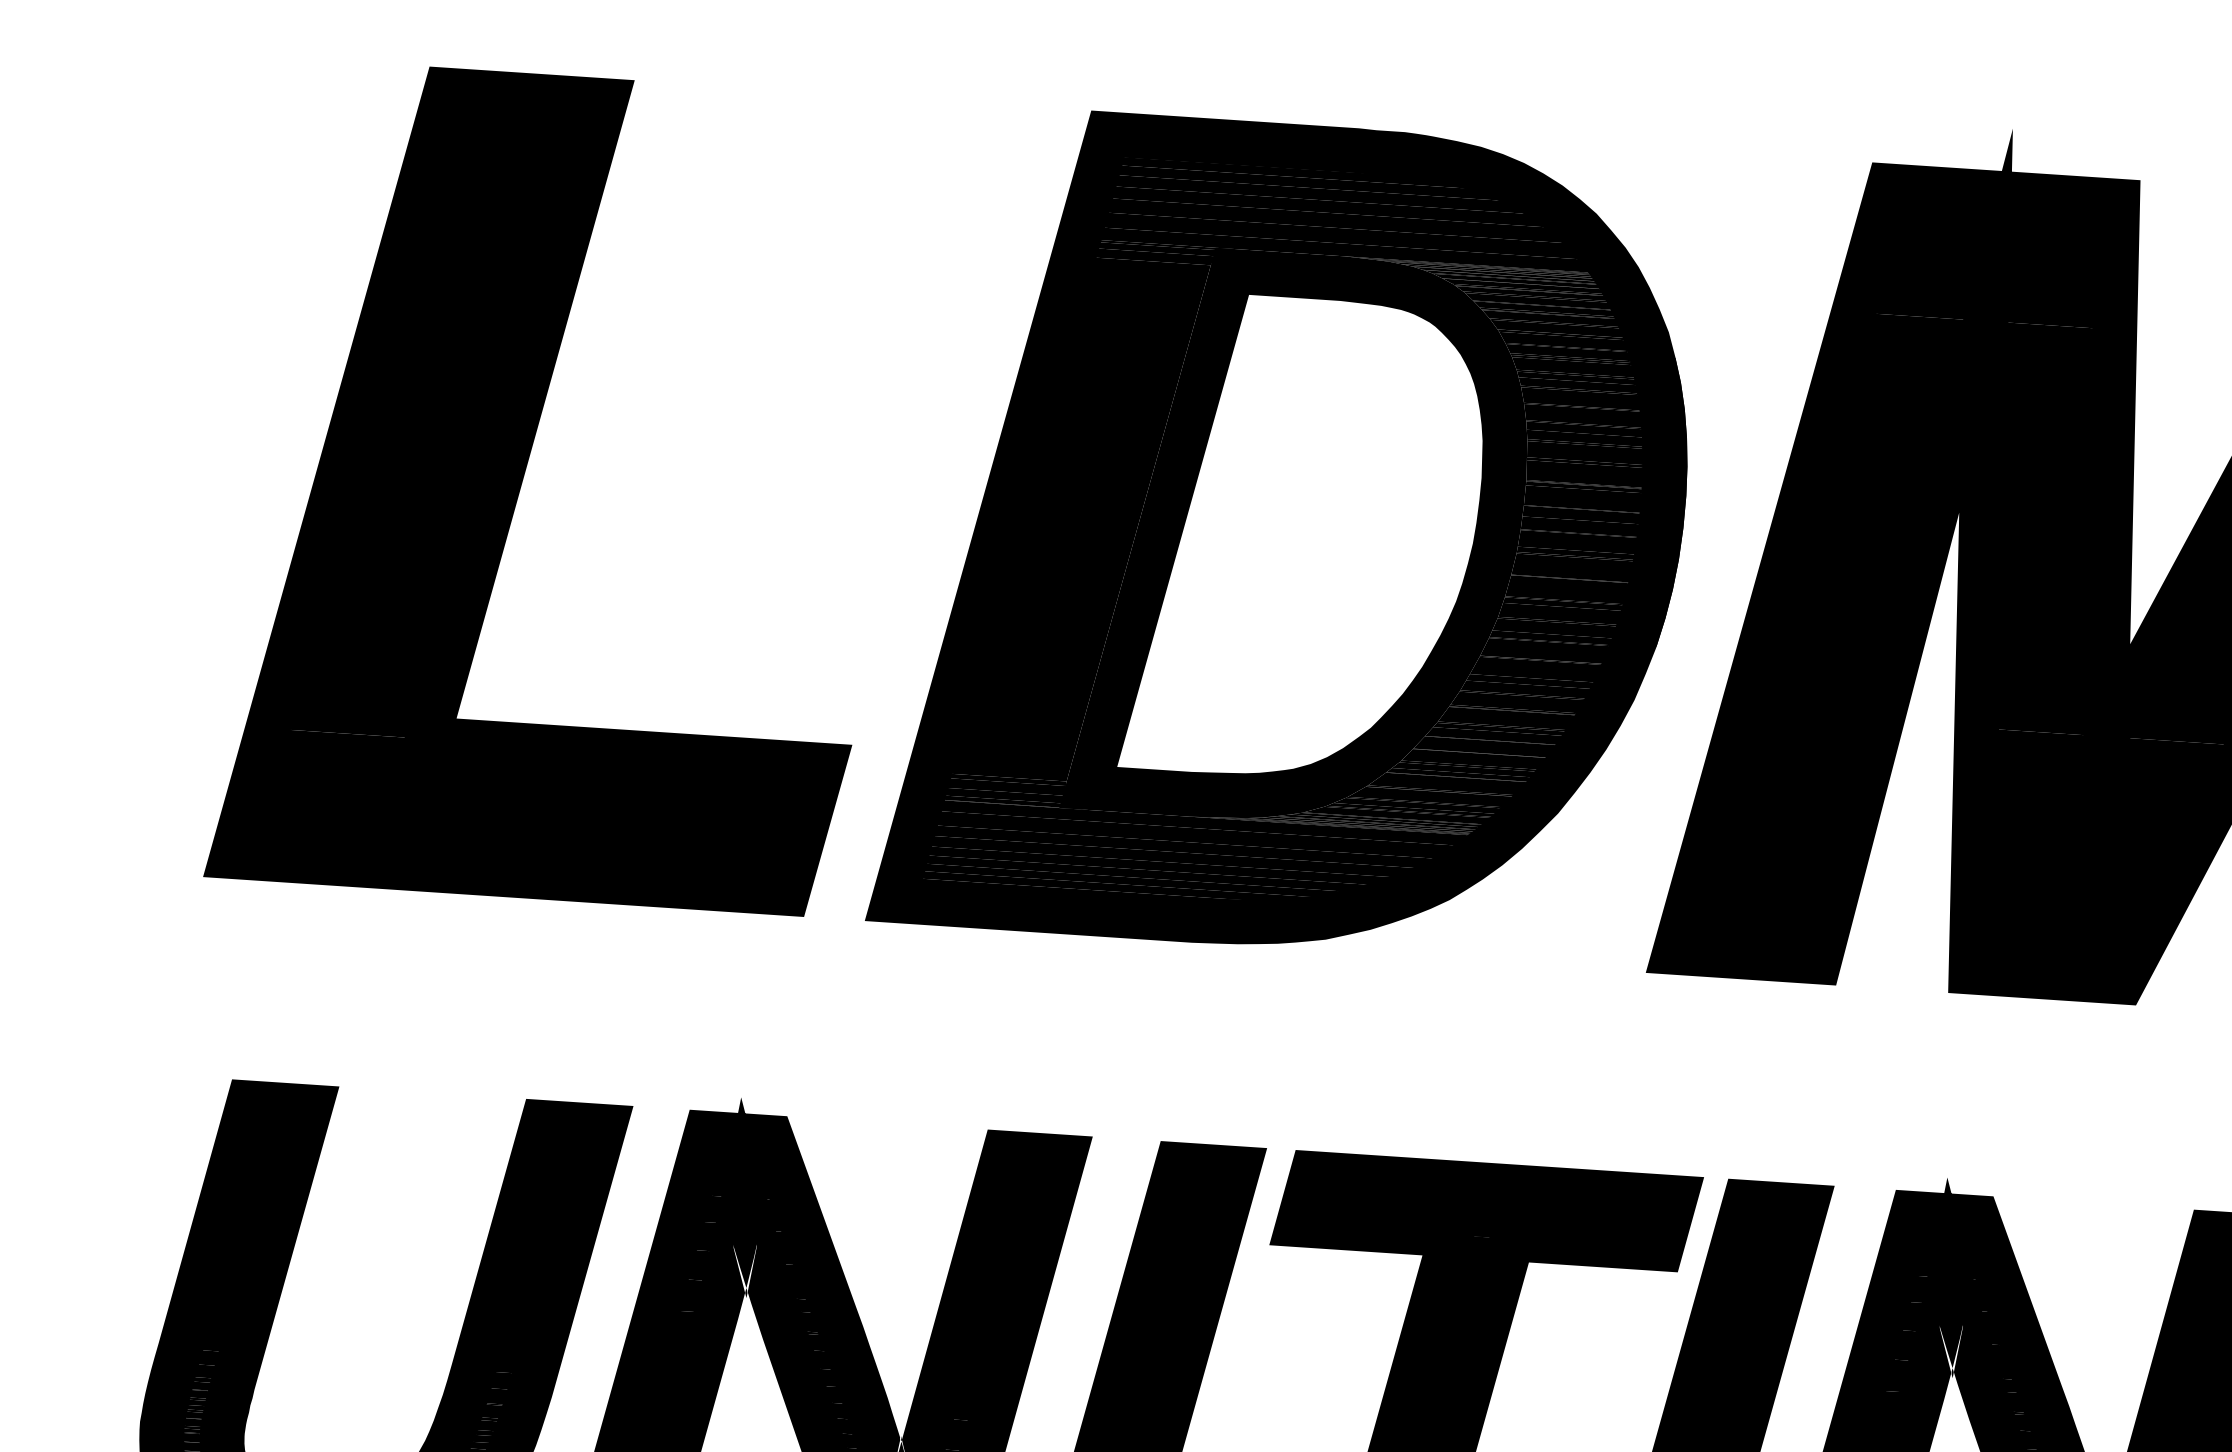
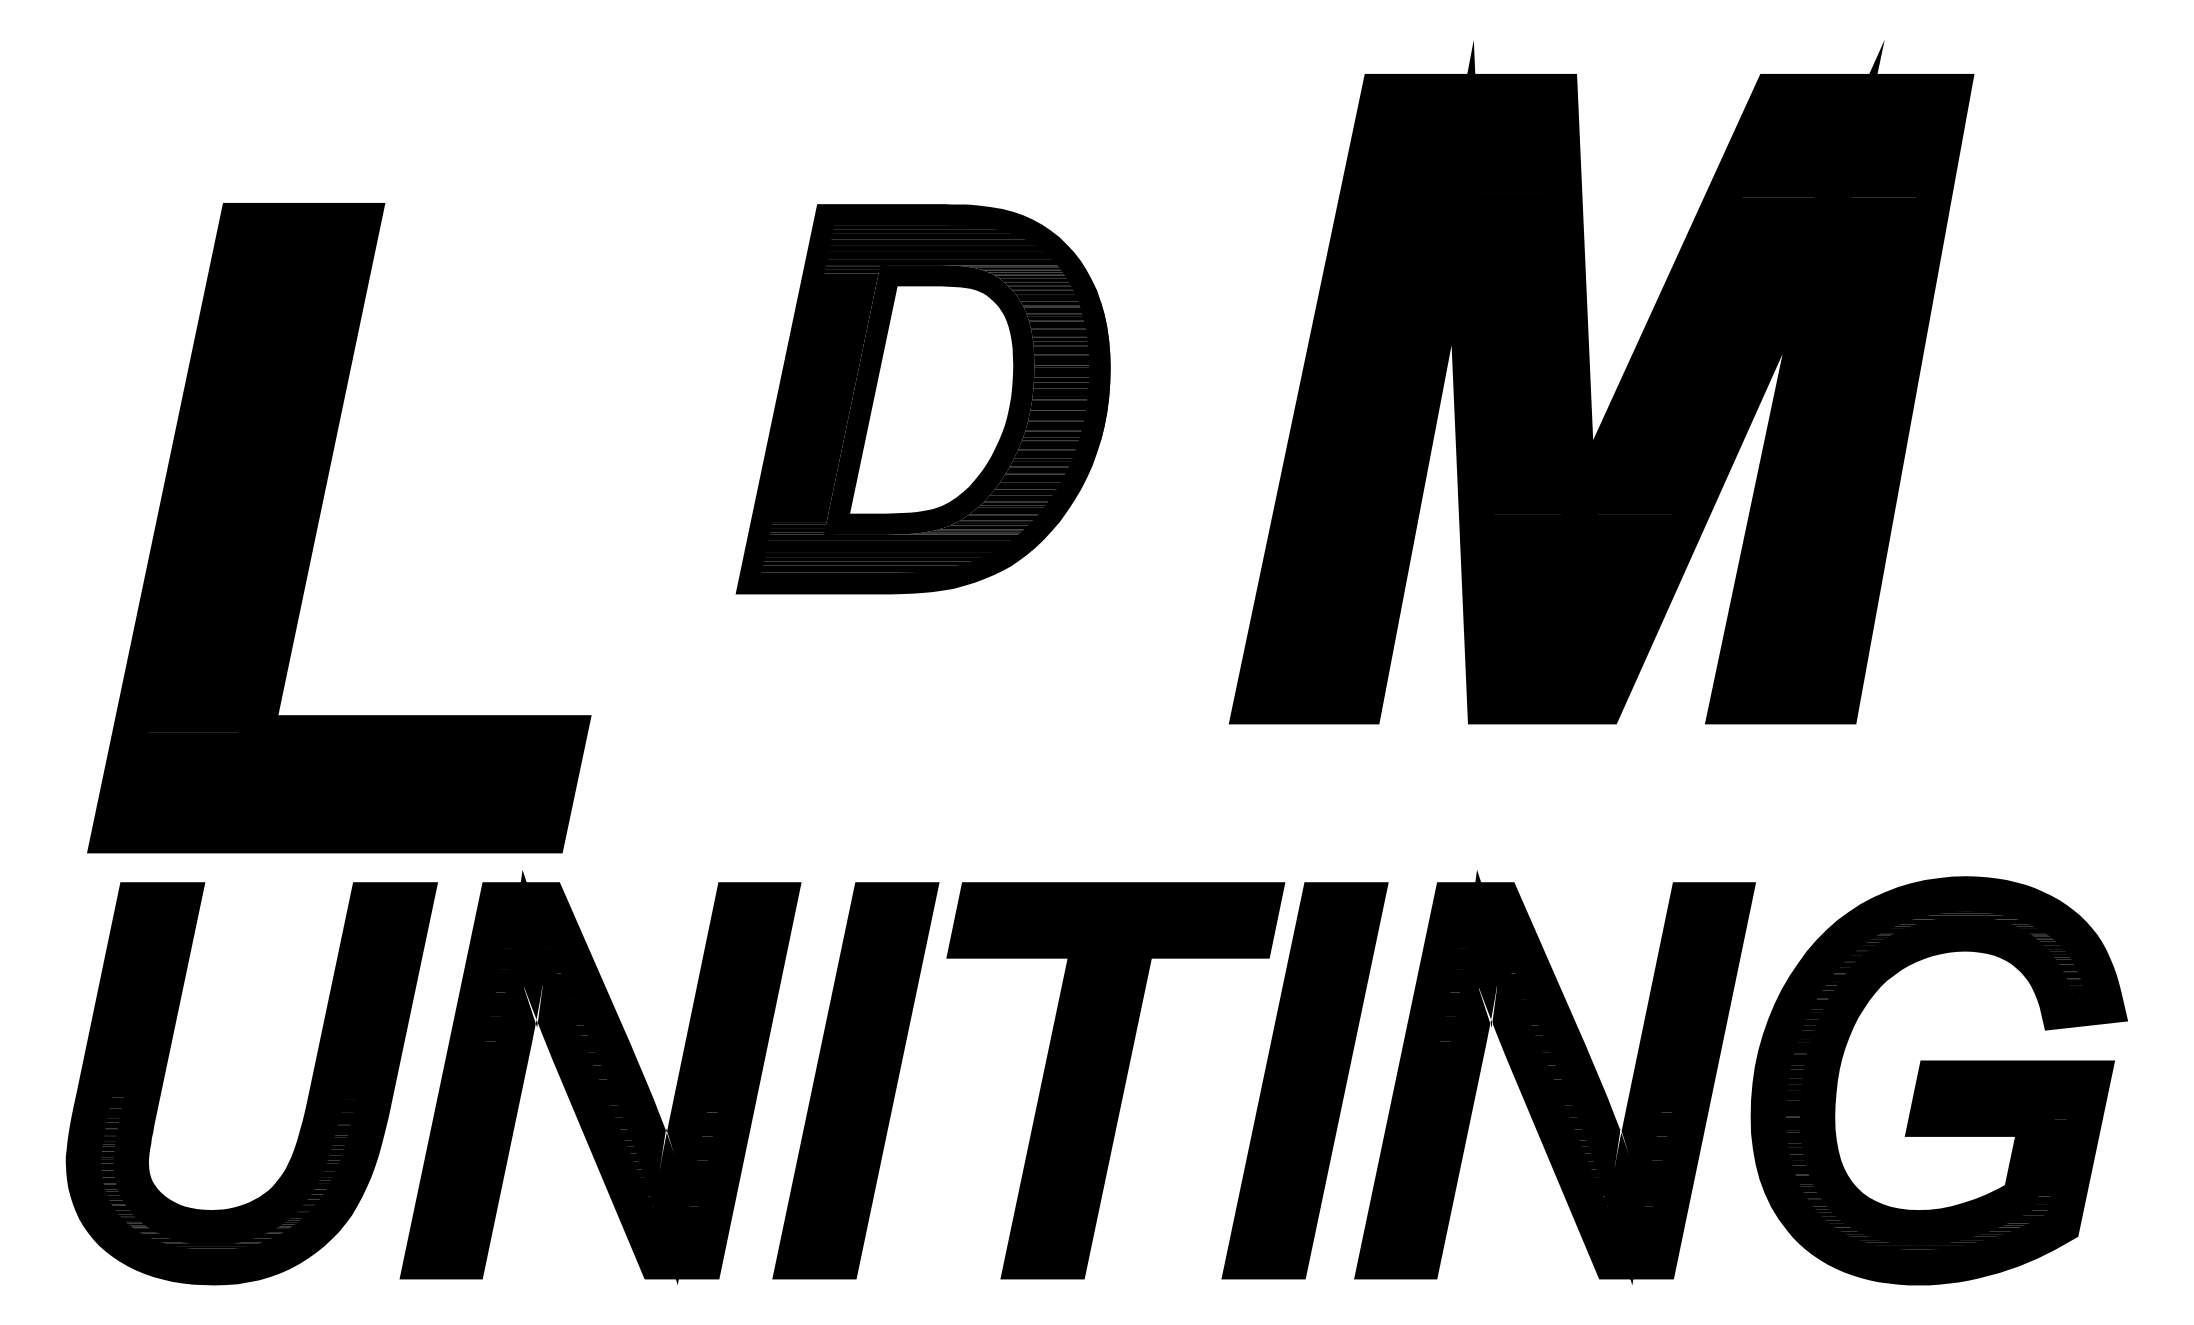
part: (523, 480) -> (318, 524), moved
part: (1286, 536) -> (922, 399), size x0.6

